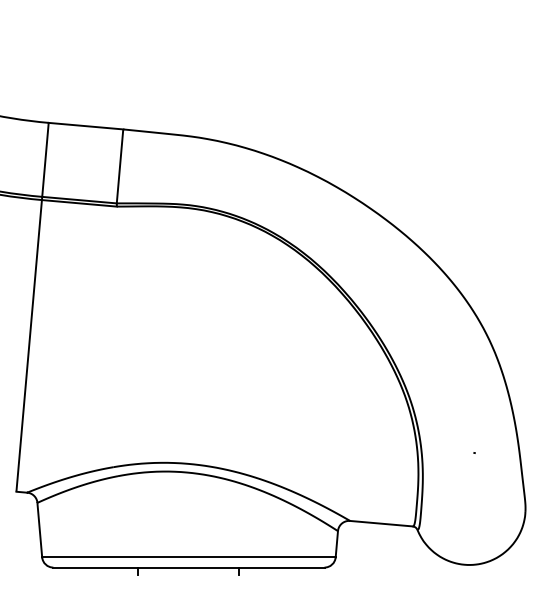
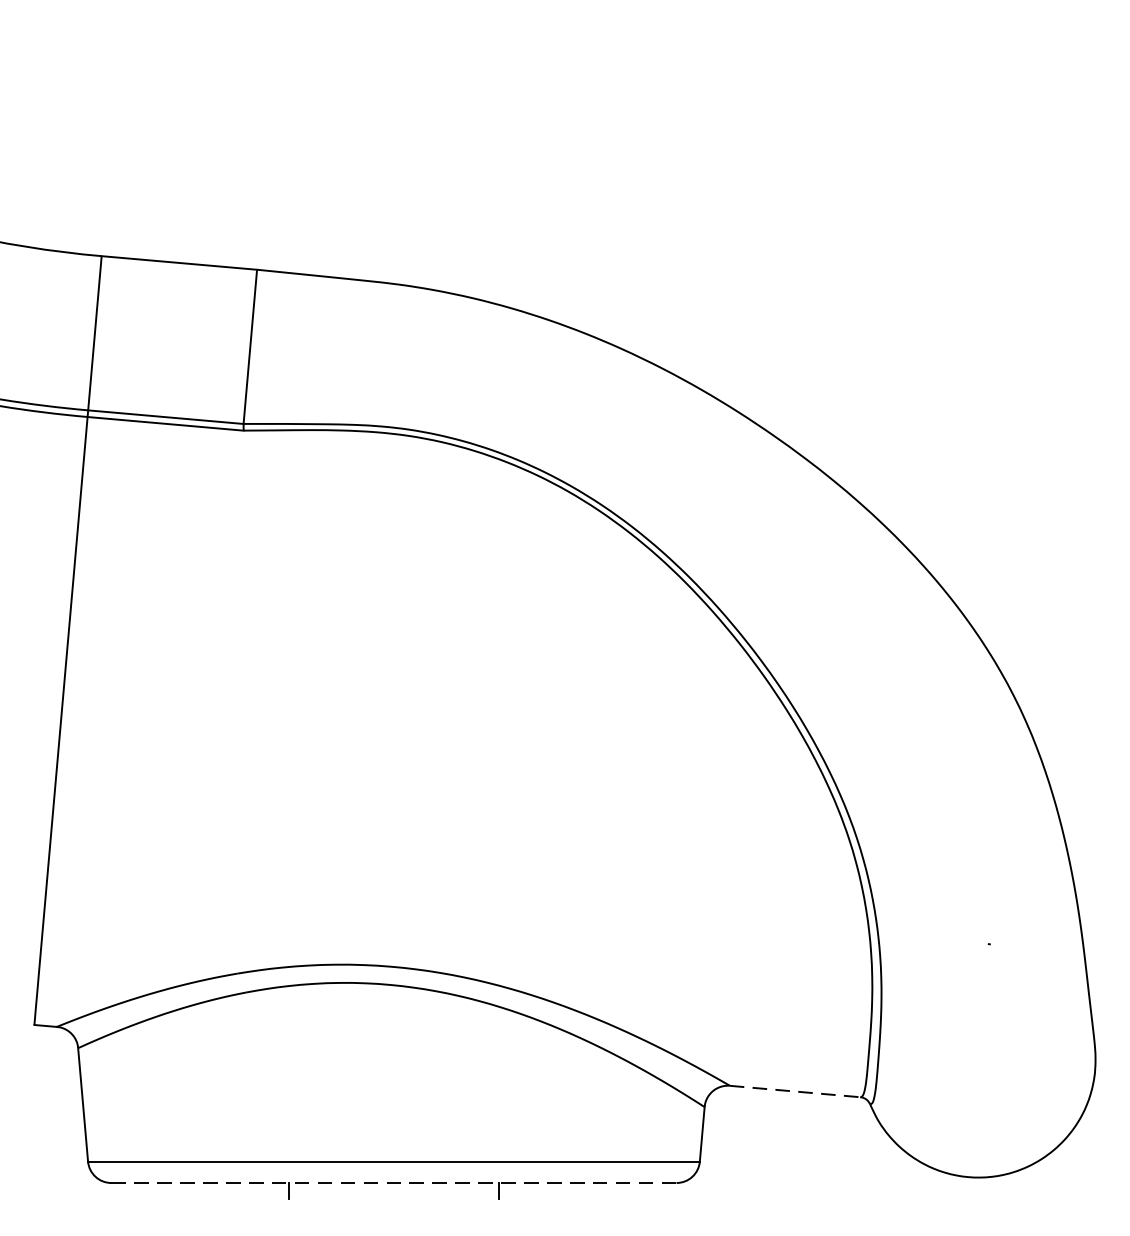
line: (381, 523) -> (795, 1091), solid -> dashed
line: (188, 567) -> (393, 1182), solid -> dashed

